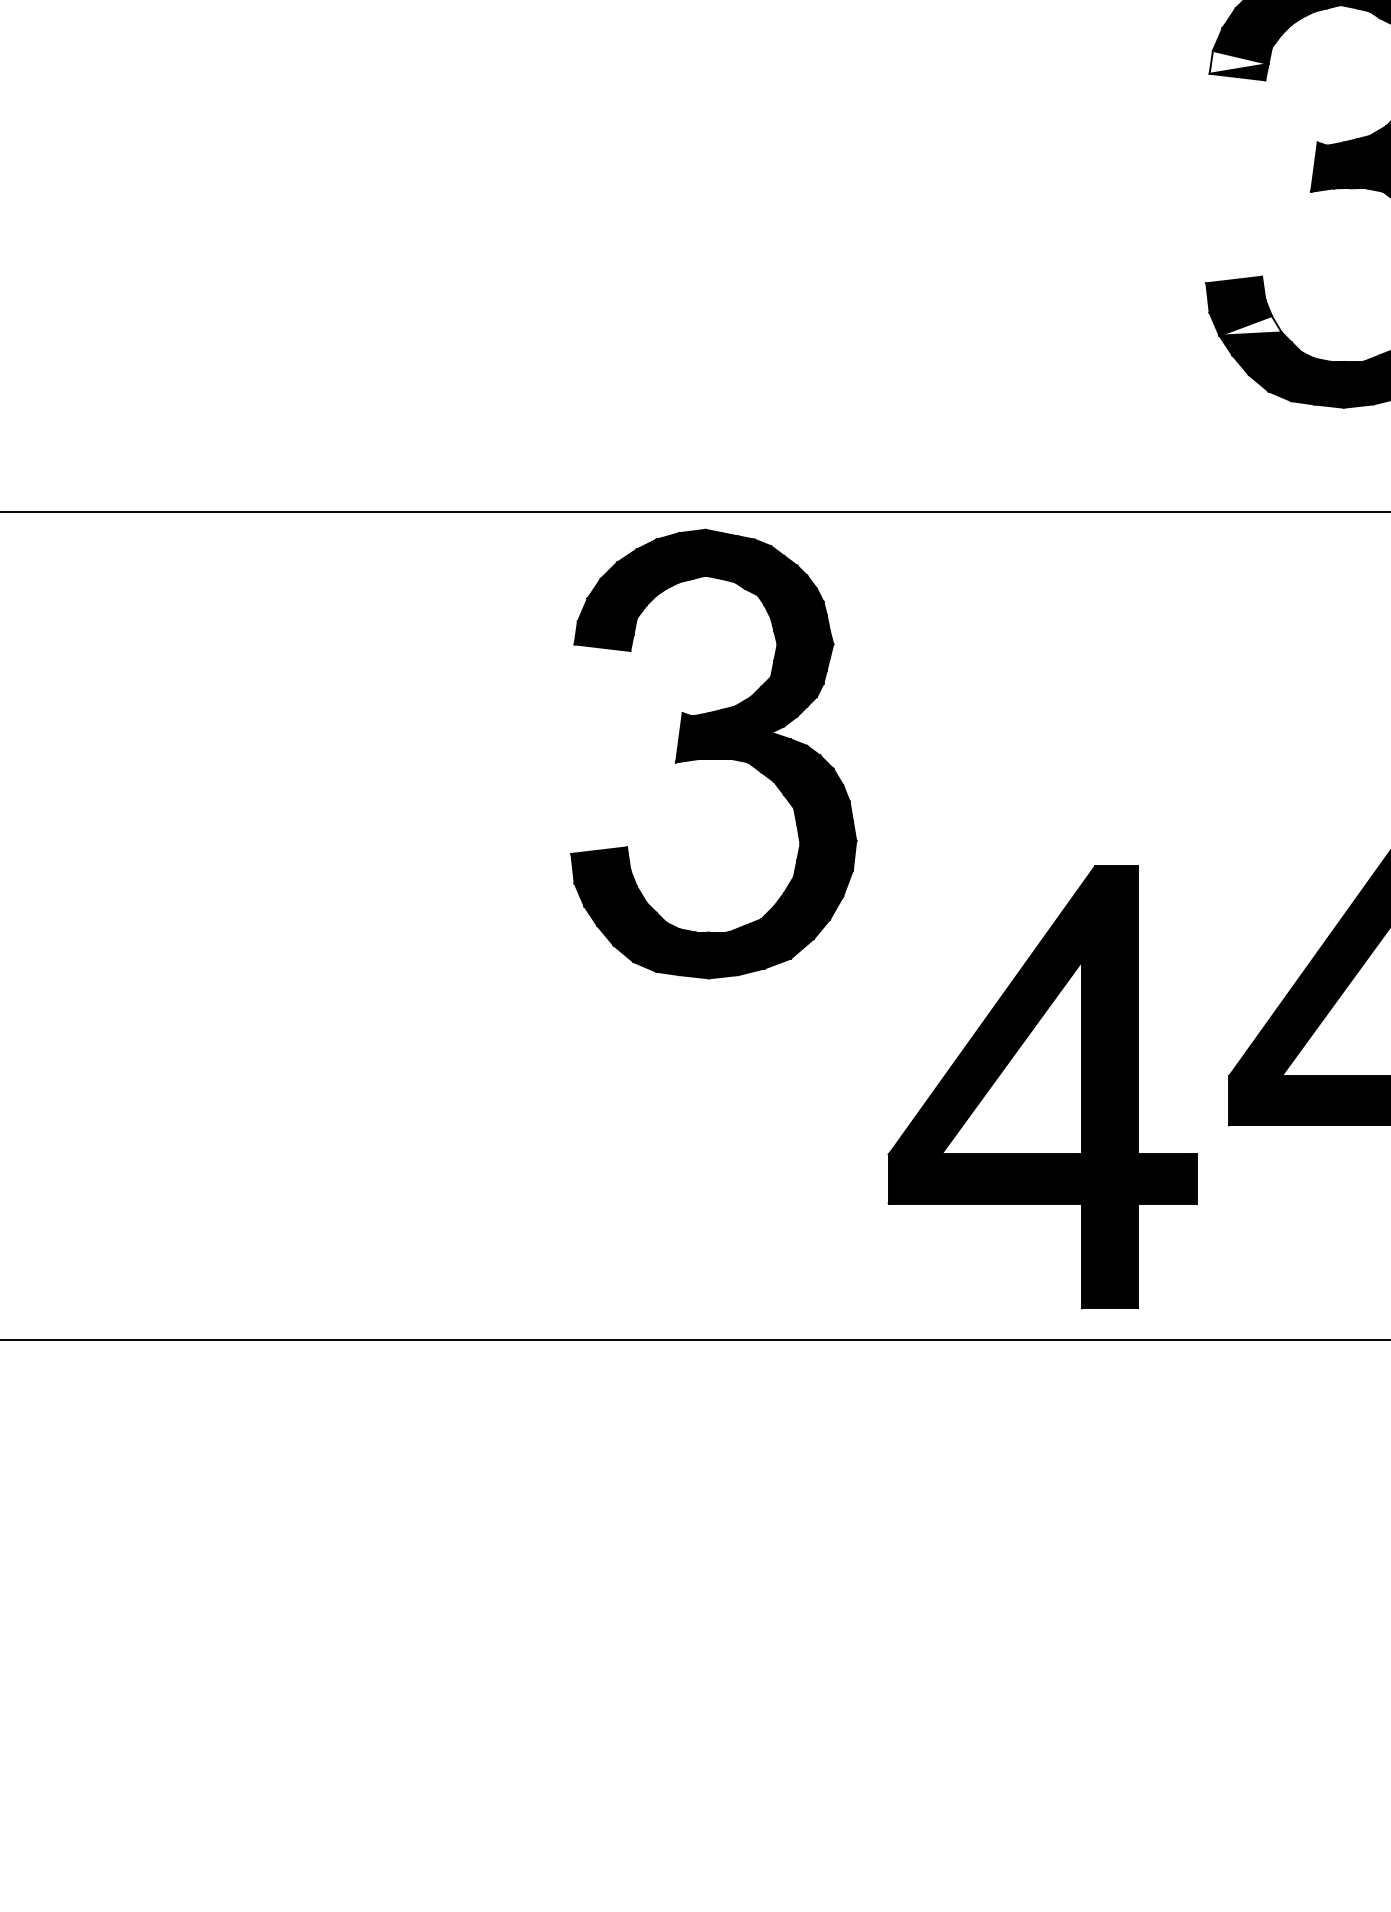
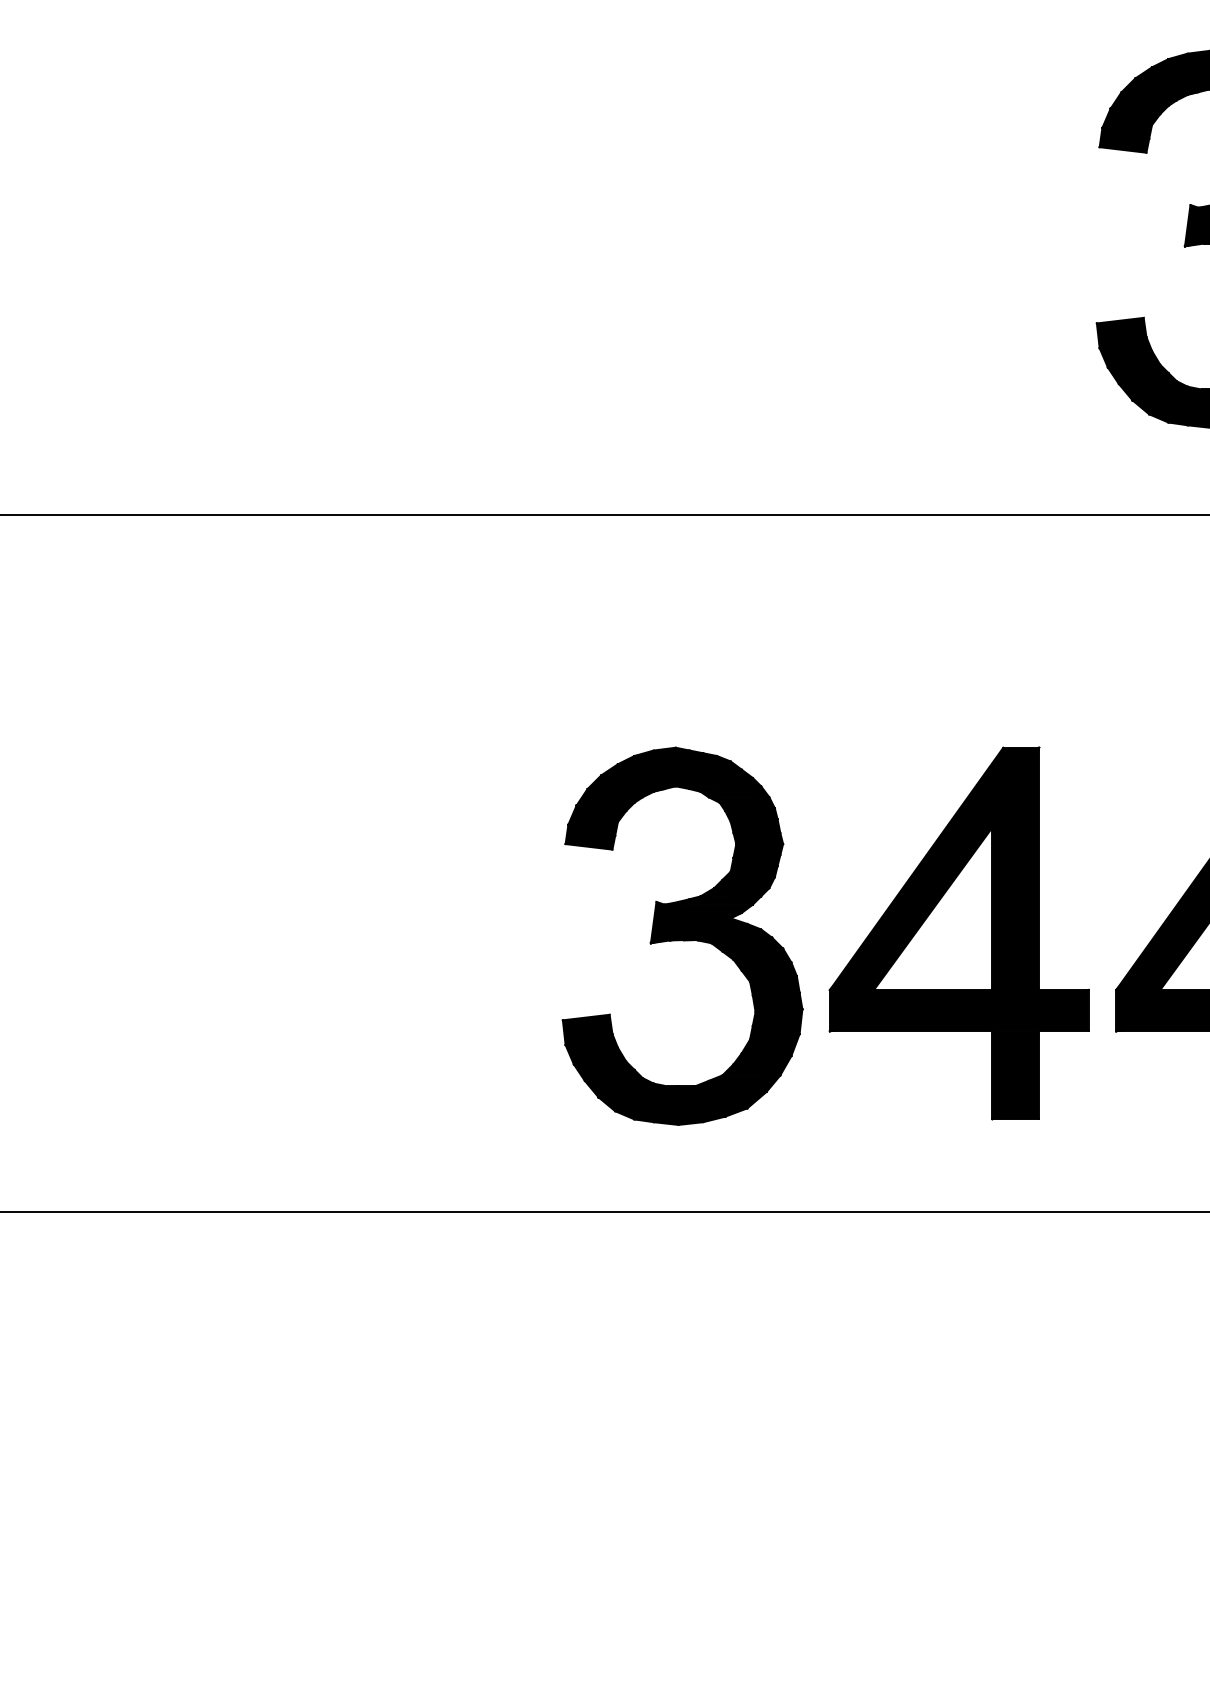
fill: (1239, 62) -> (1124, 137), added
fill: (1249, 325) -> (1133, 358), added
part: (713, 753) -> (682, 935), moved
part: (1041, 1087) -> (958, 933), moved

